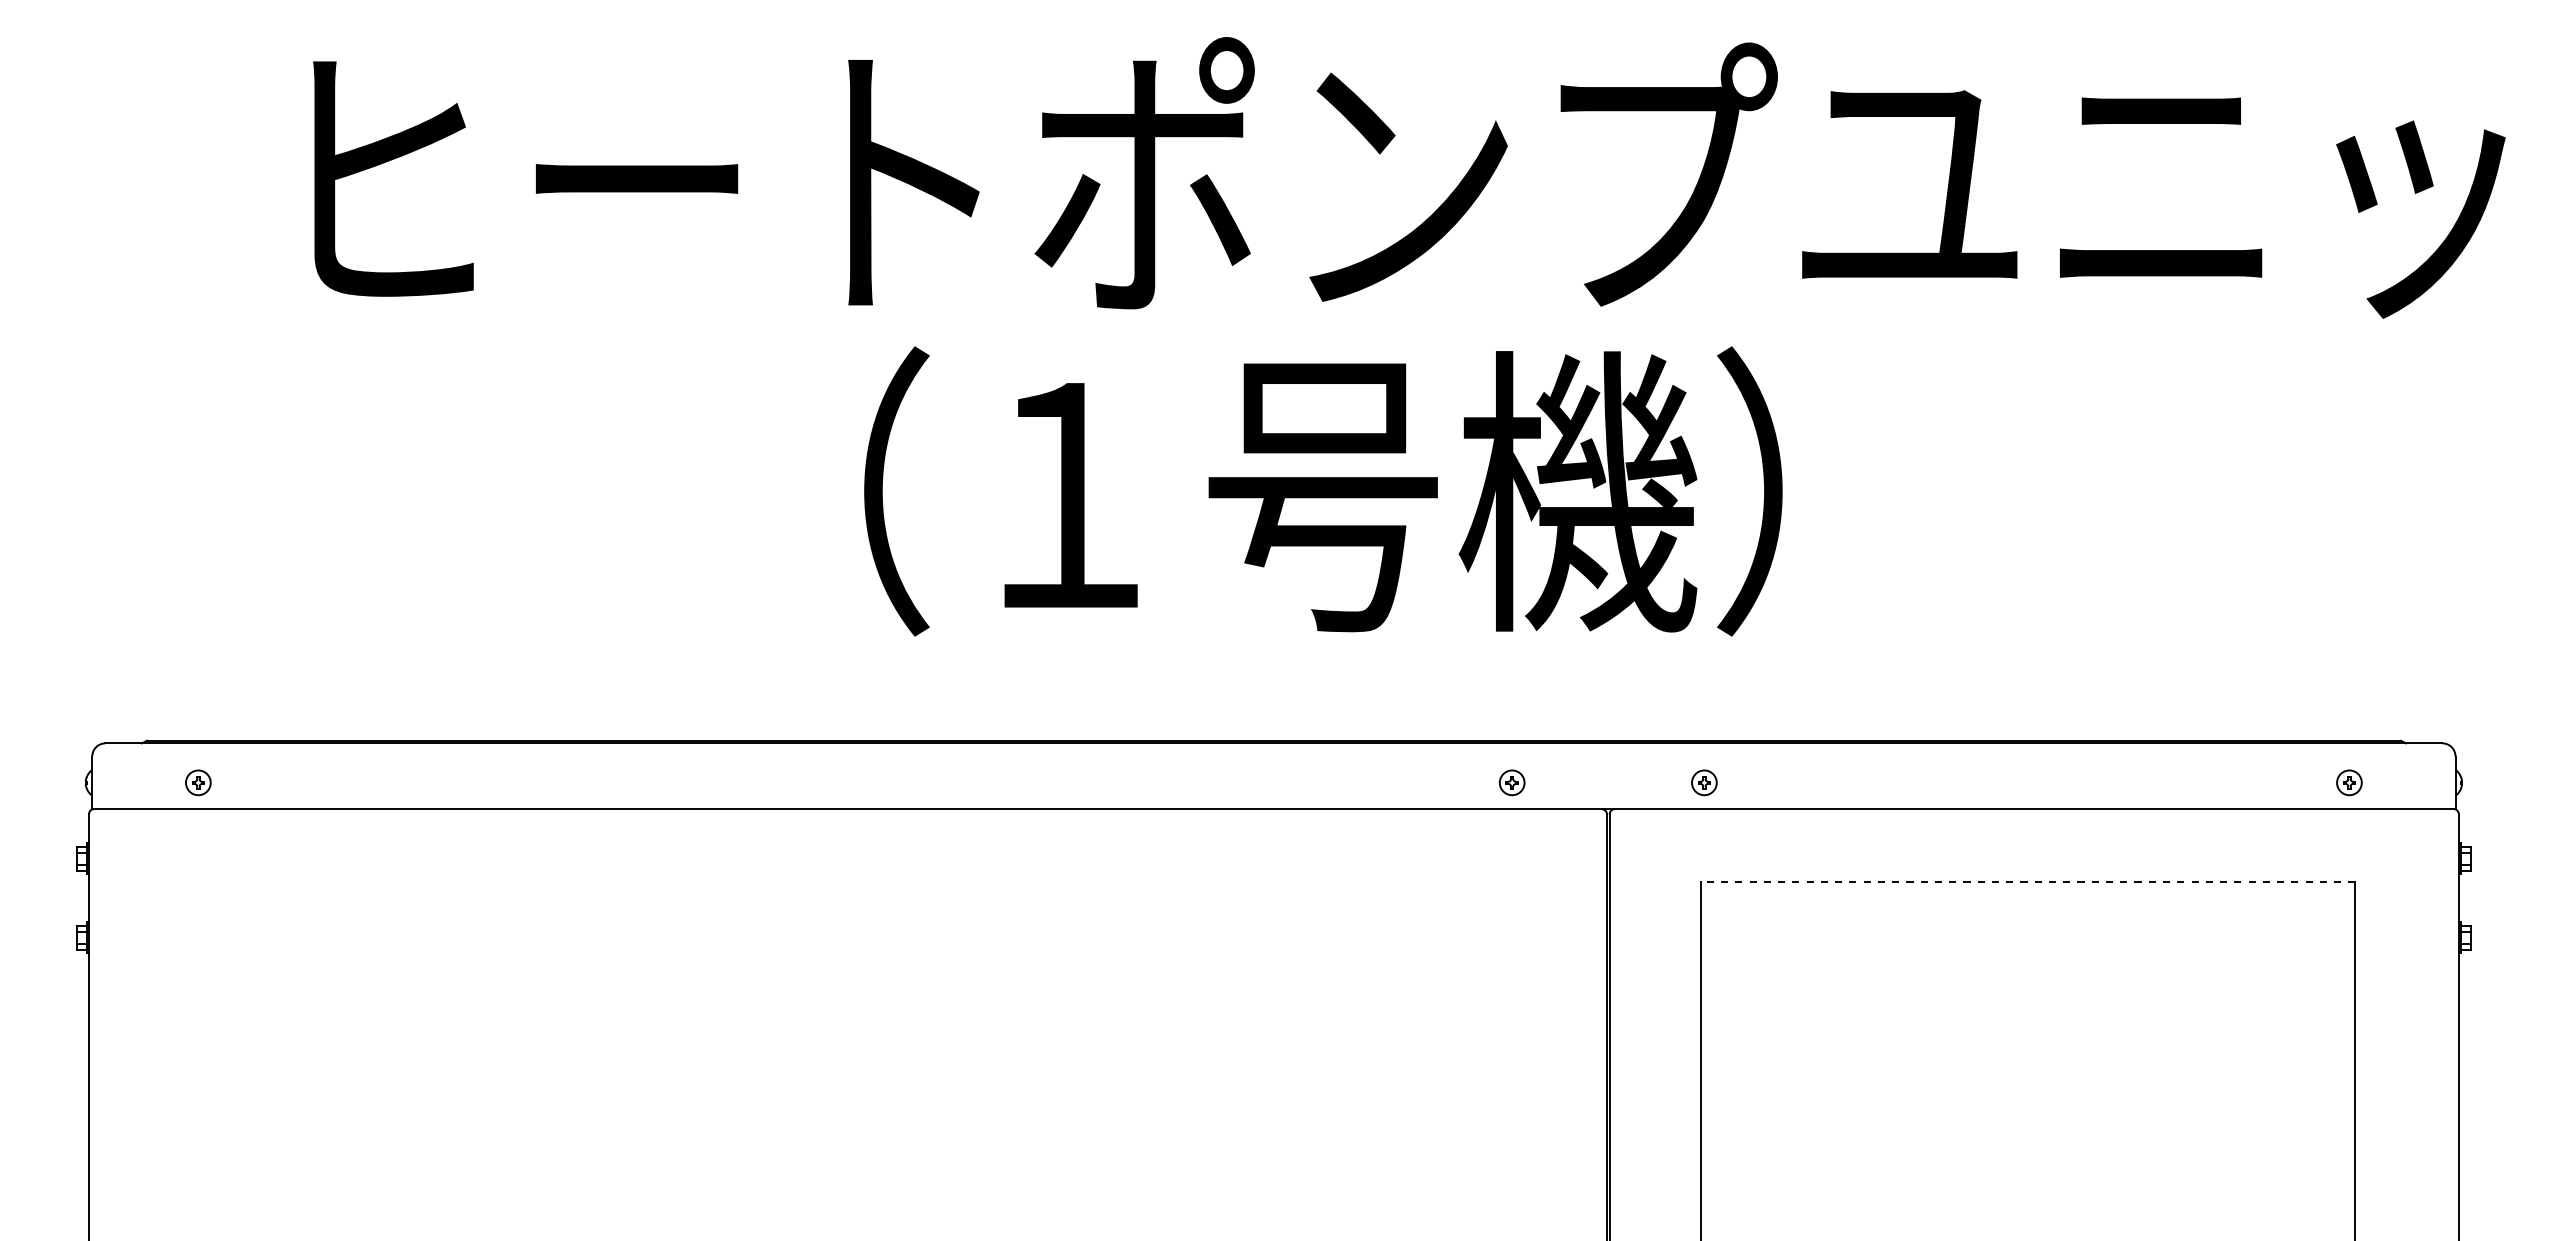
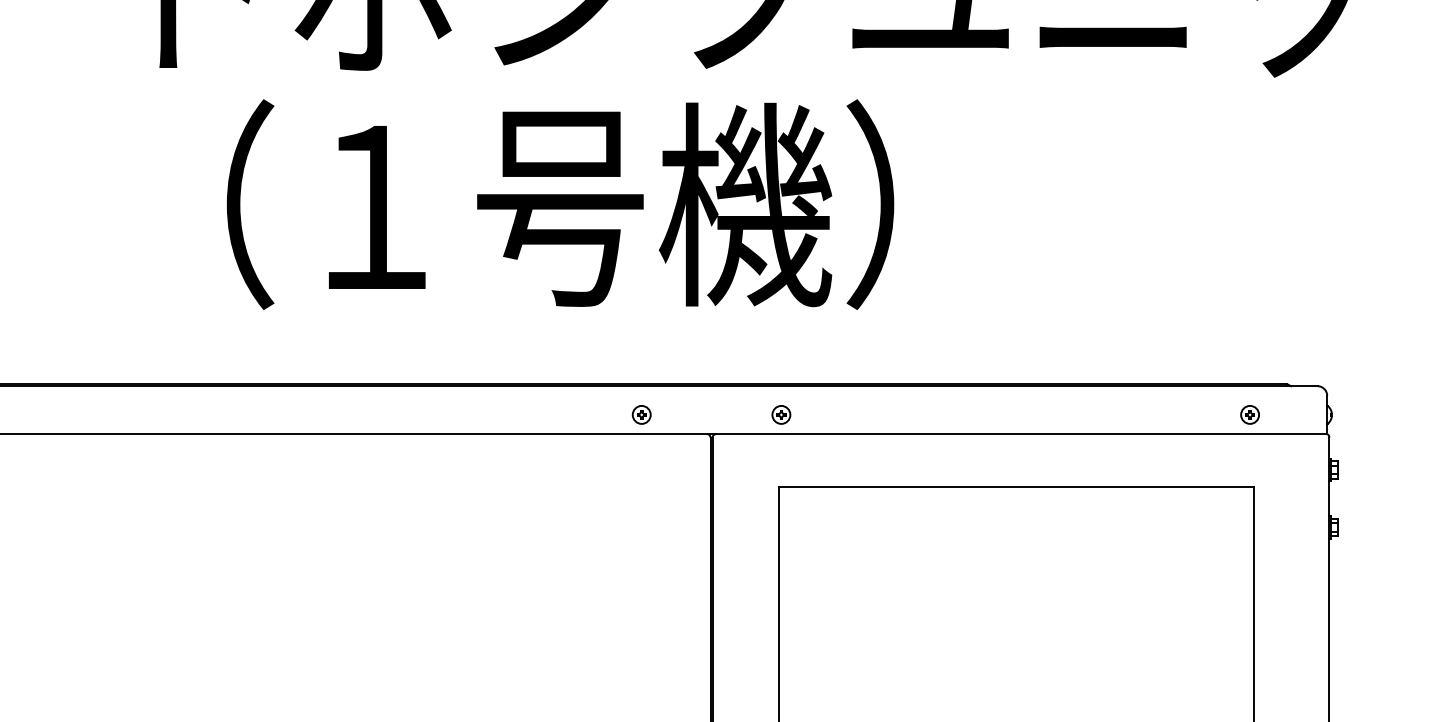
text: (1323, 491) -> (560, 204), moved
line: (2027, 882) -> (1016, 487), dashed -> solid

